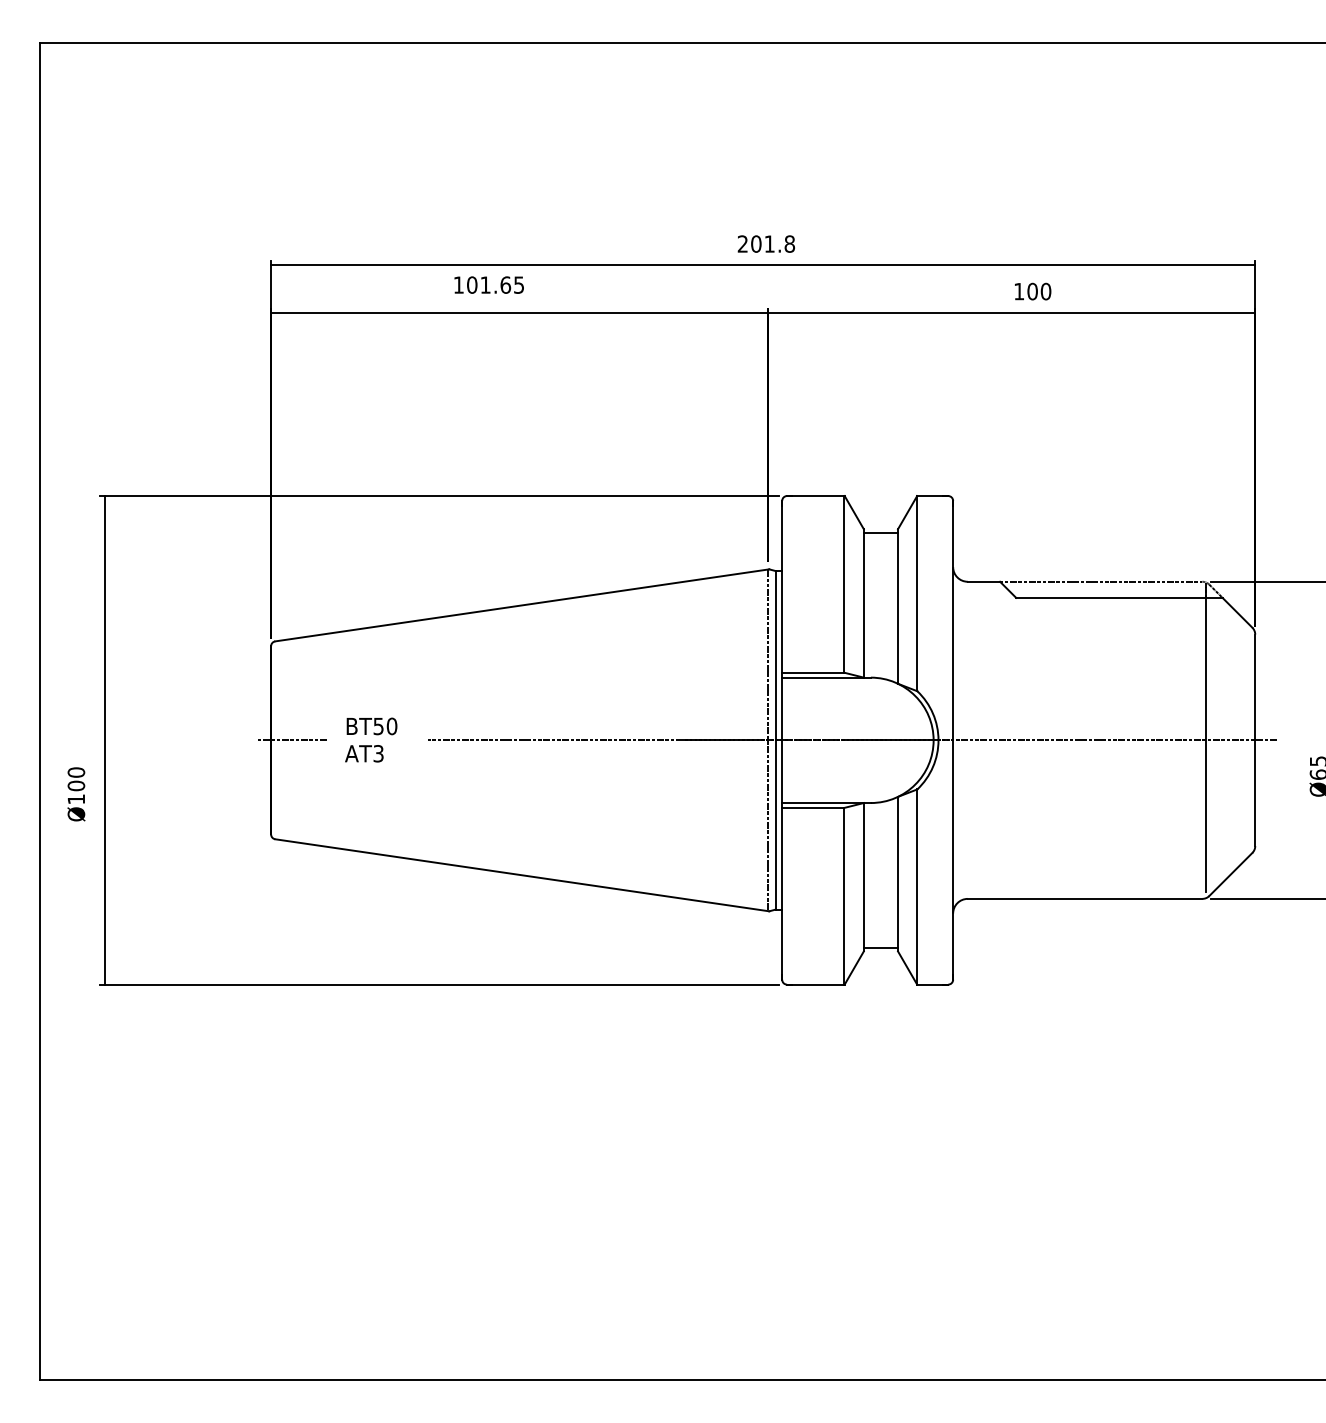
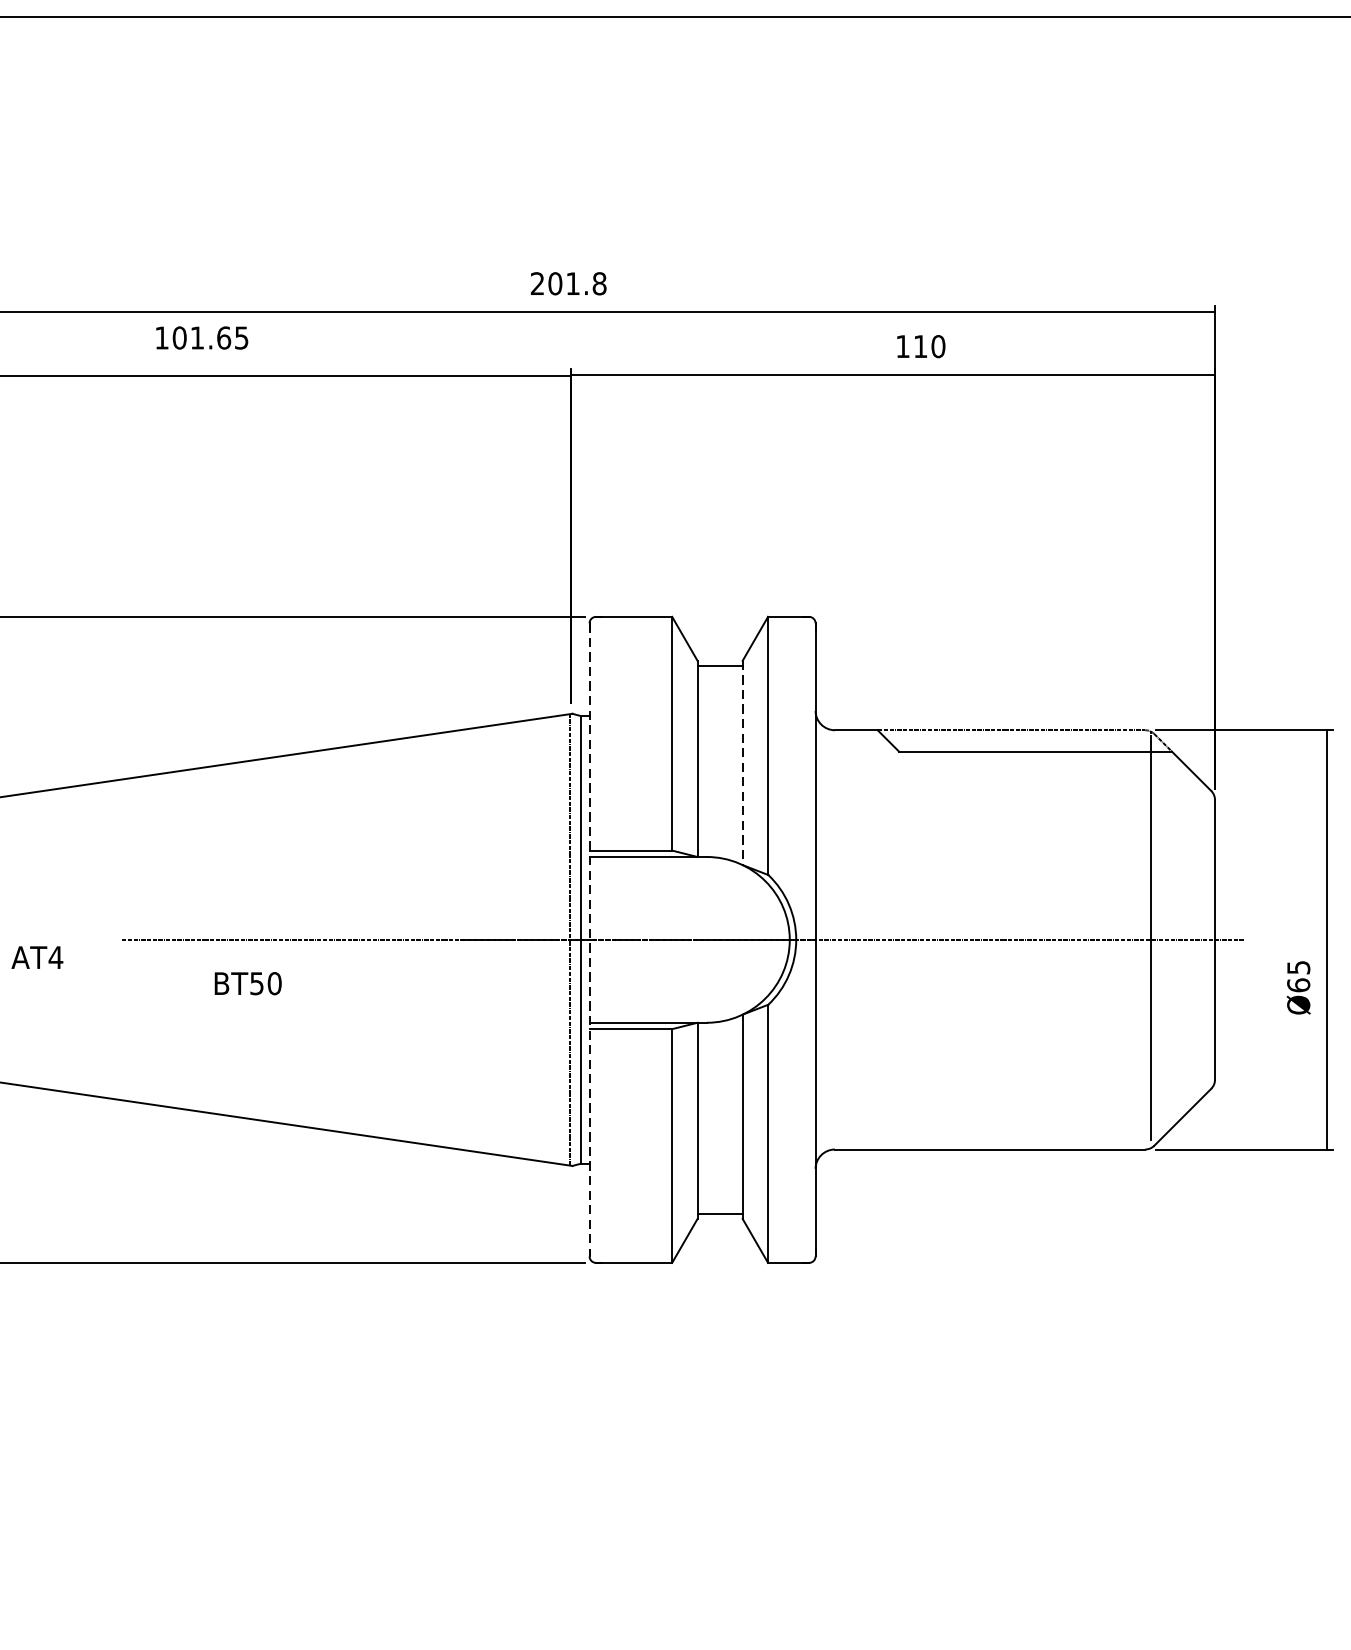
text: (1032, 291) -> (920, 346), 100 -> 110
line: (898, 607) -> (743, 764), solid -> dashed
text: (371, 726) -> (247, 983), moved
line: (782, 740) -> (589, 940), solid -> dashed
text: (378, 753) -> (55, 957), AT3 -> AT4

